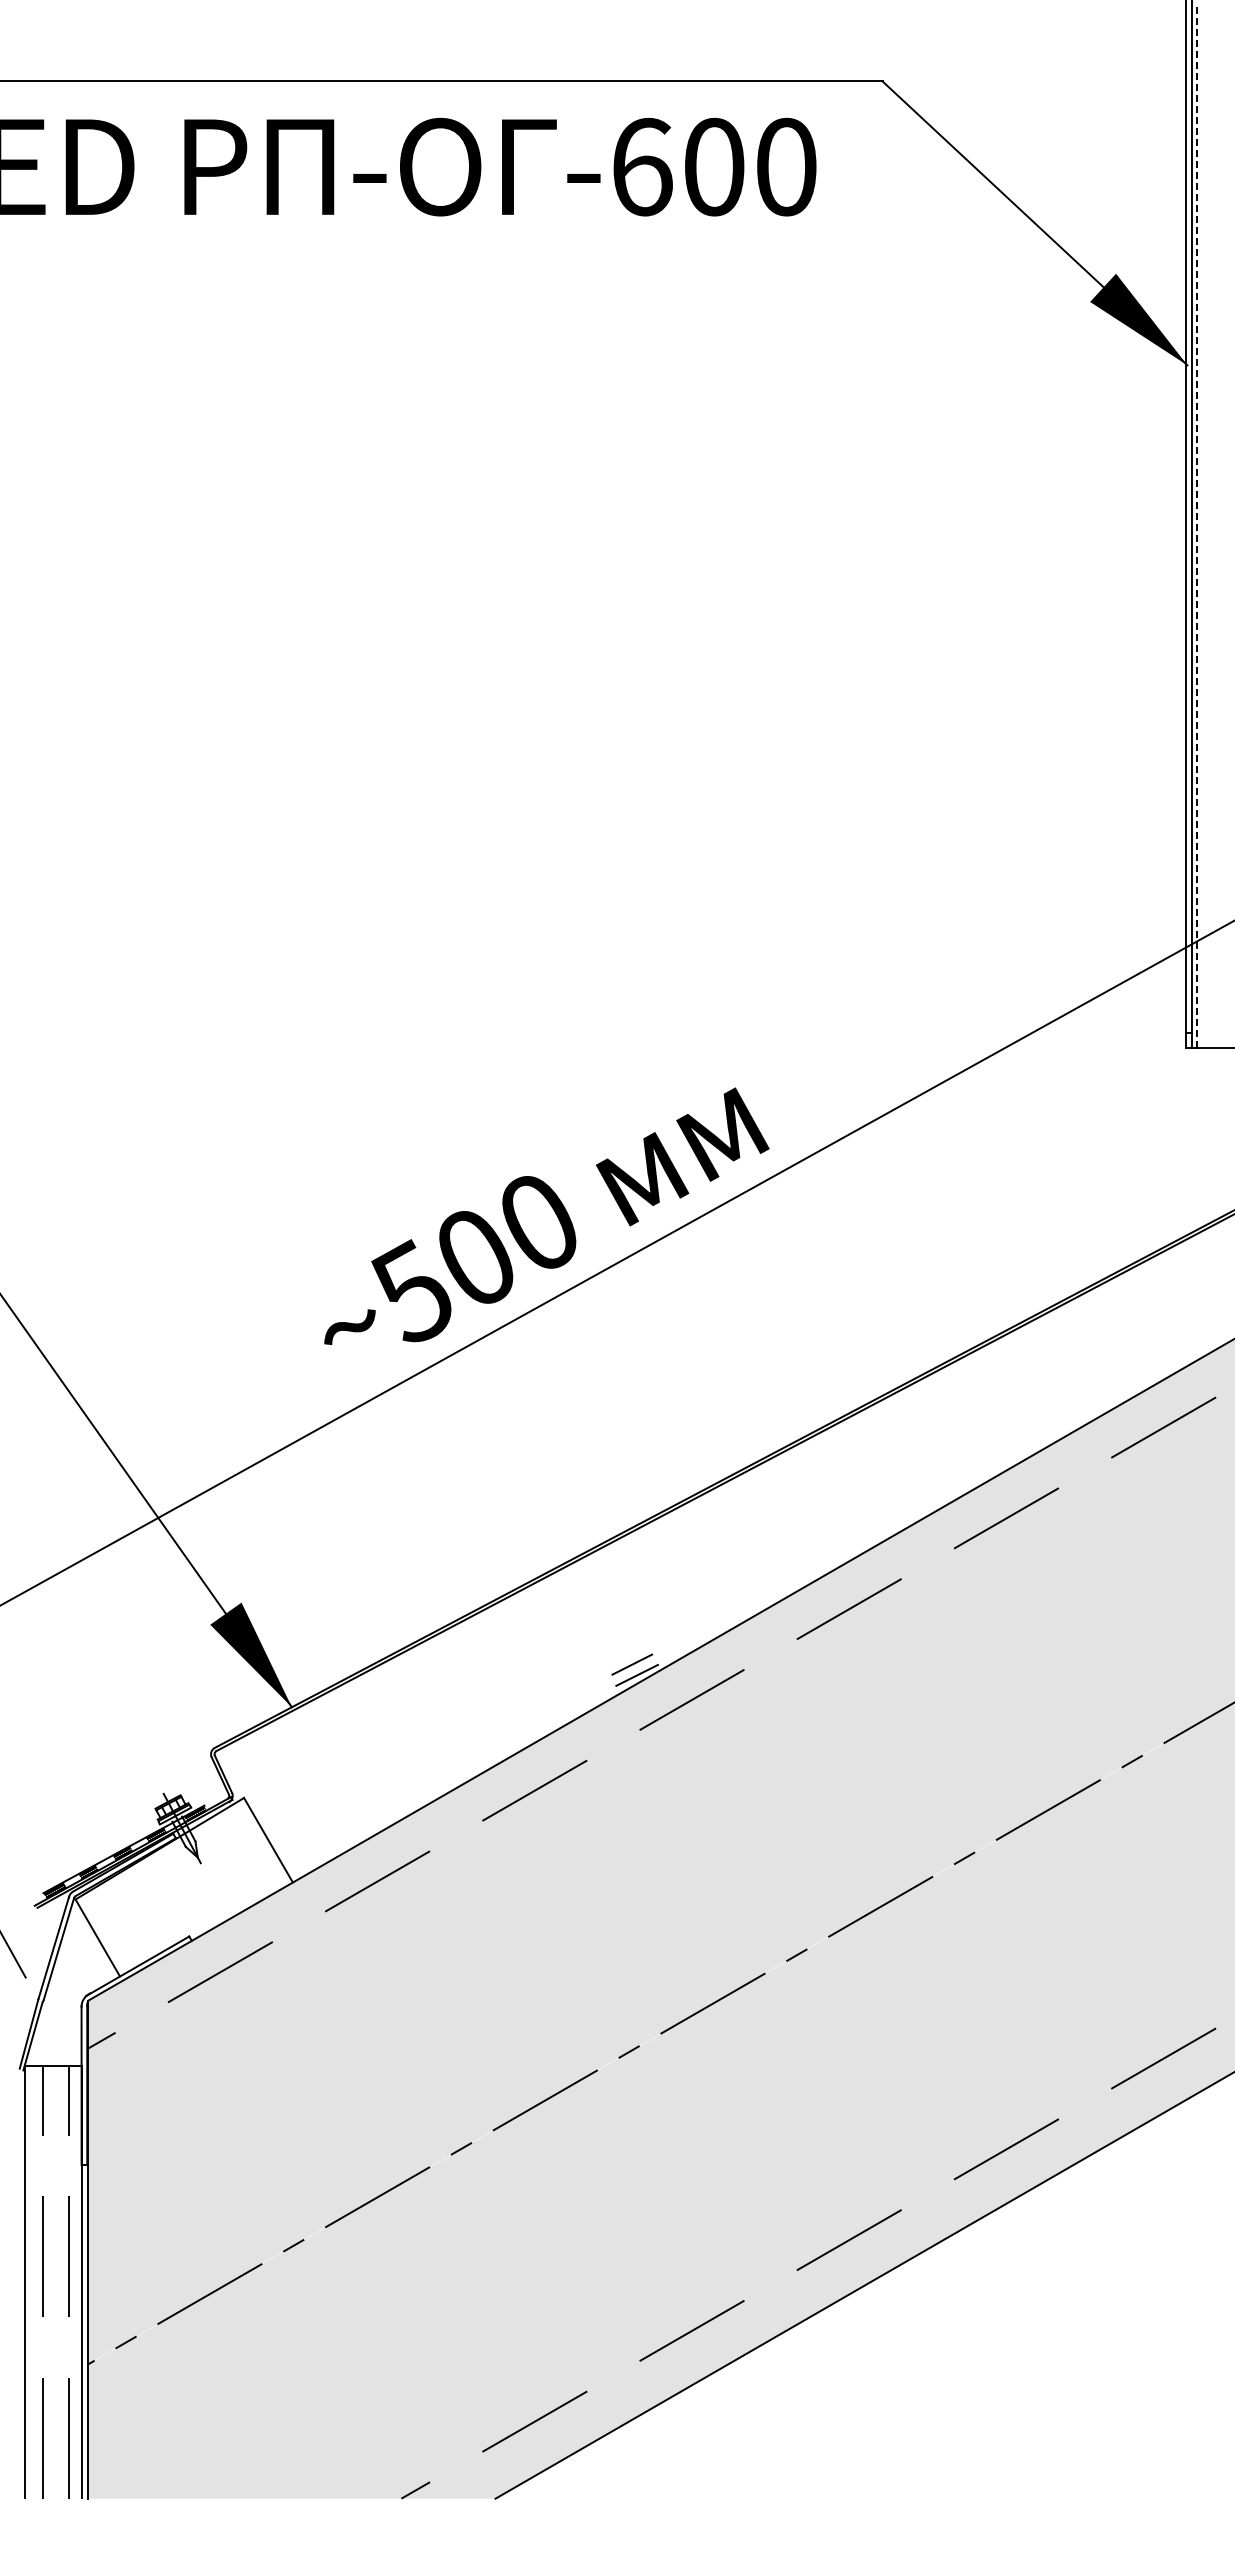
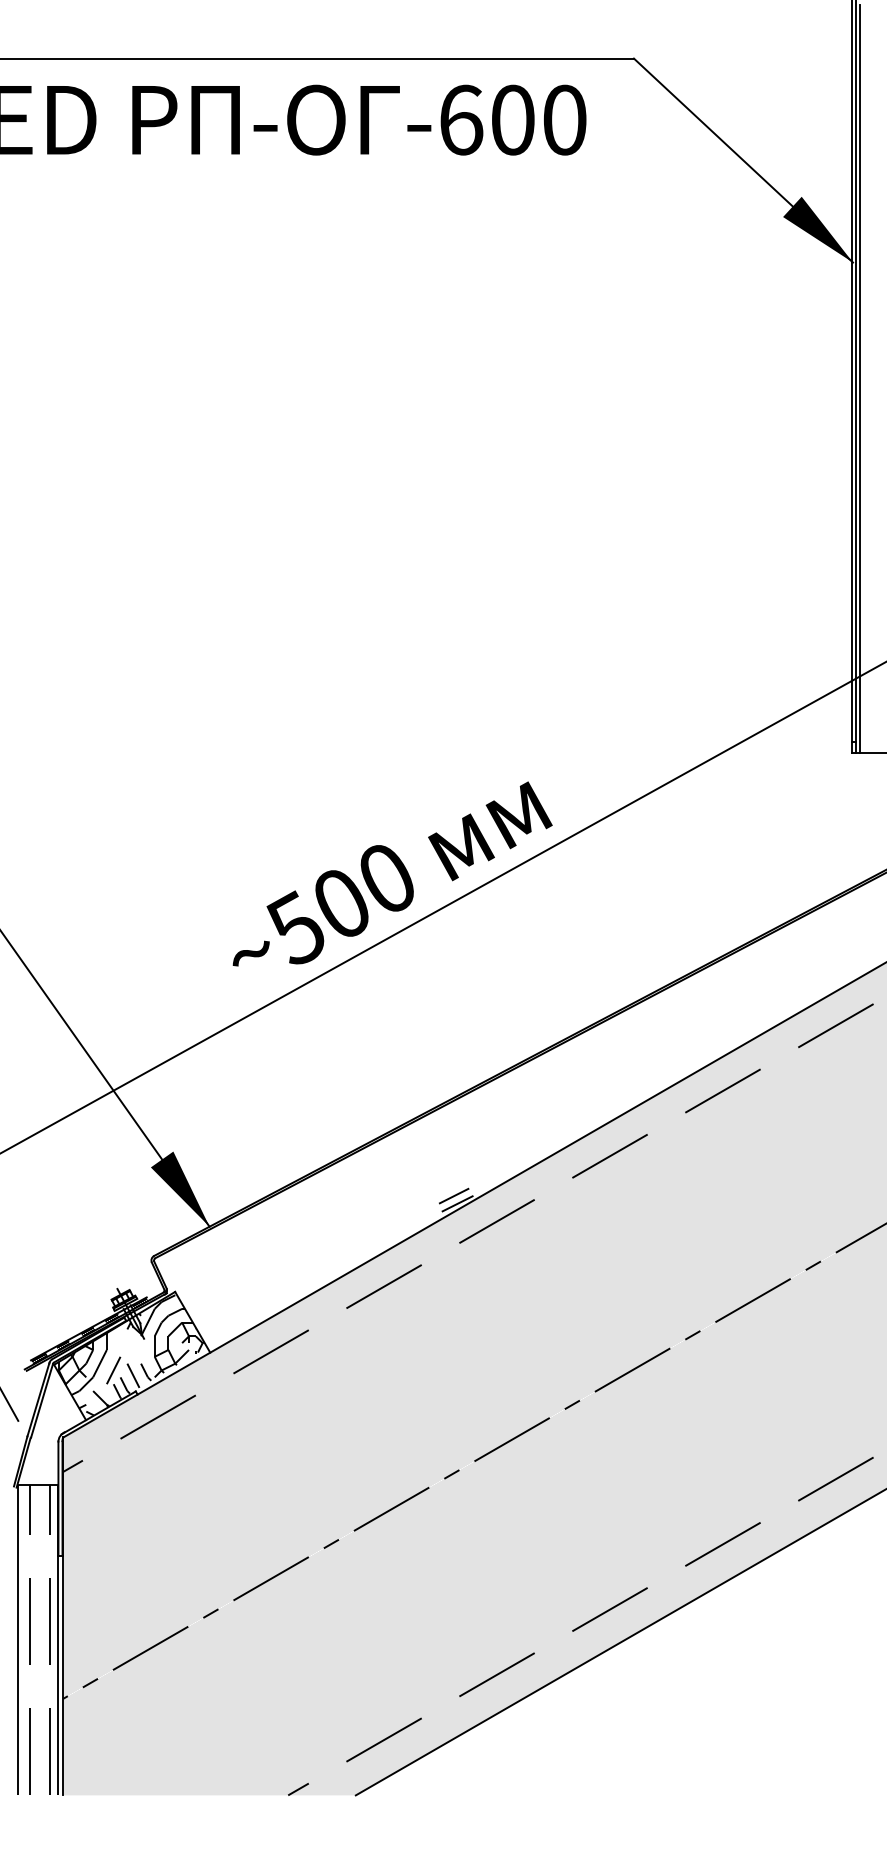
line: (1197, 527) -> (860, 379), dashed -> solid
hatch: (182, 1885) -> (130, 1354), added

